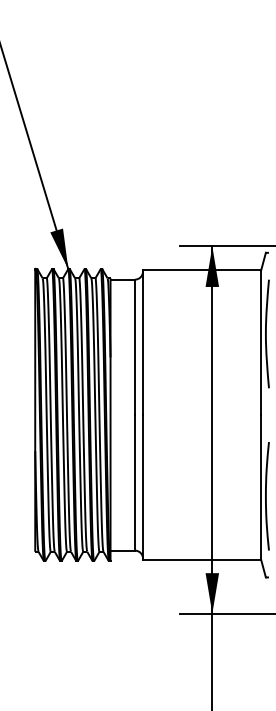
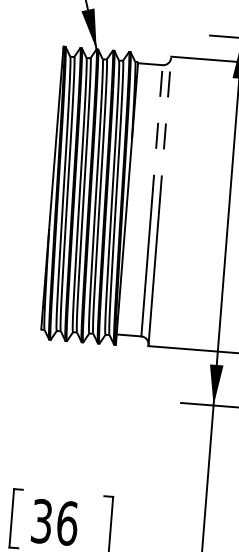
line: (143, 342) -> (166, 128), solid -> dashed
line: (135, 347) -> (157, 133), solid -> dashed

